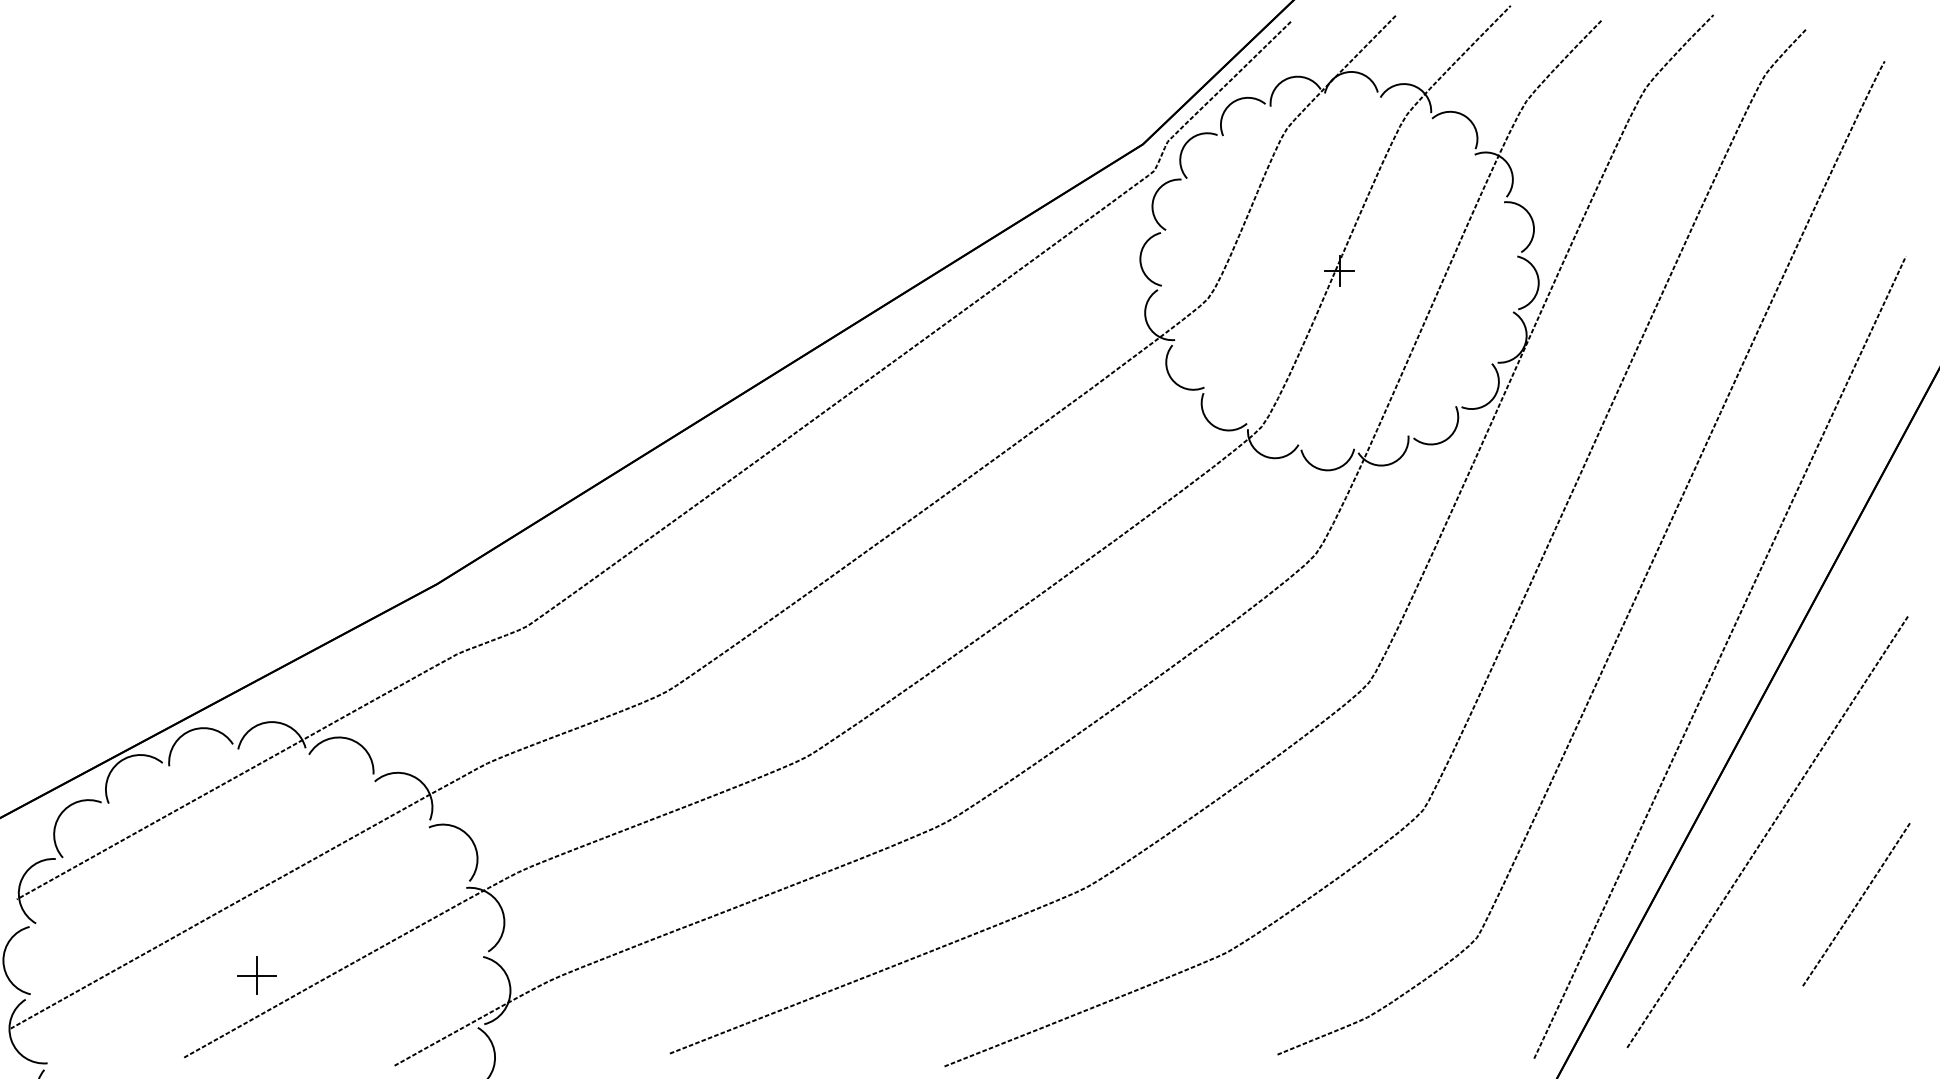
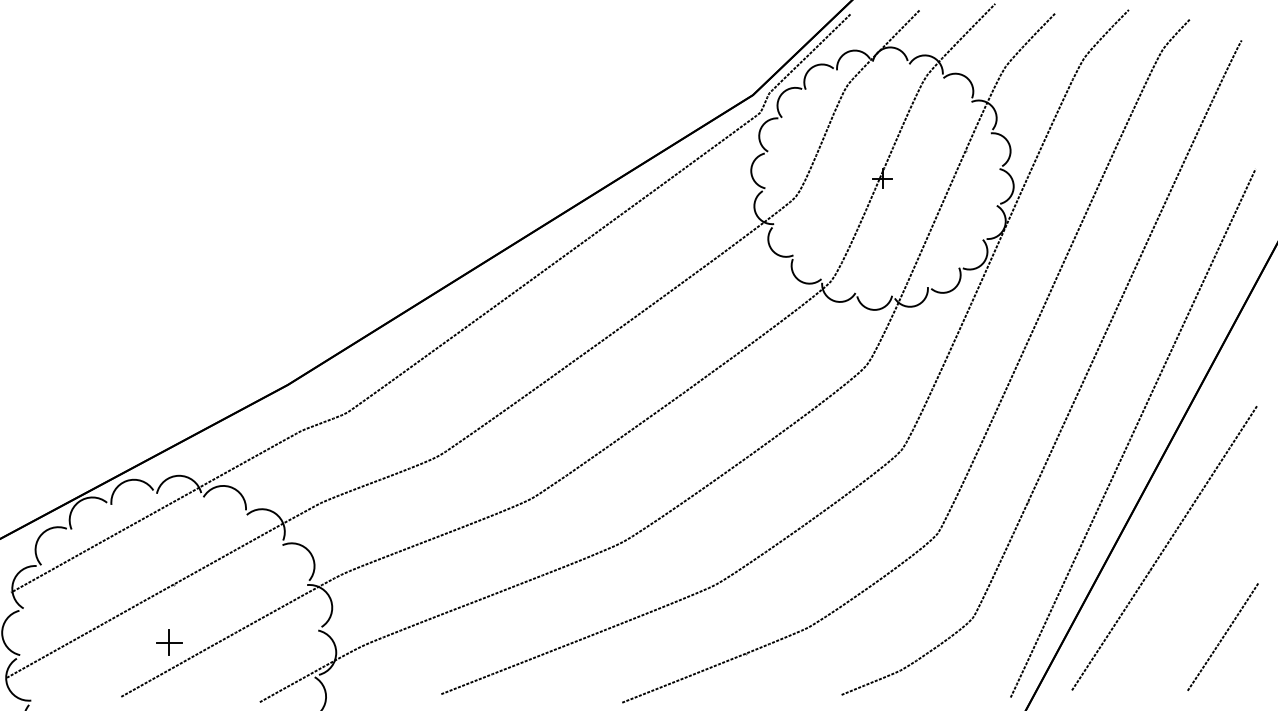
line: (1855, 903) -> (1222, 636), moved

